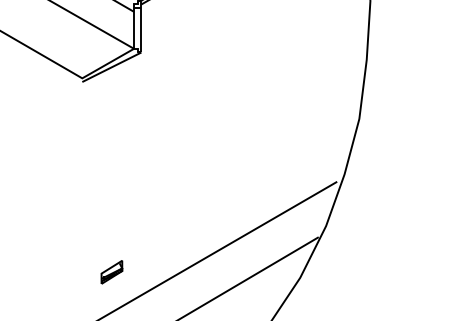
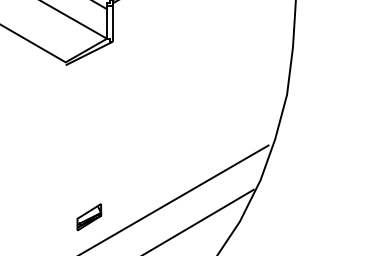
part: (111, 272) -> (89, 217), size x1.43

